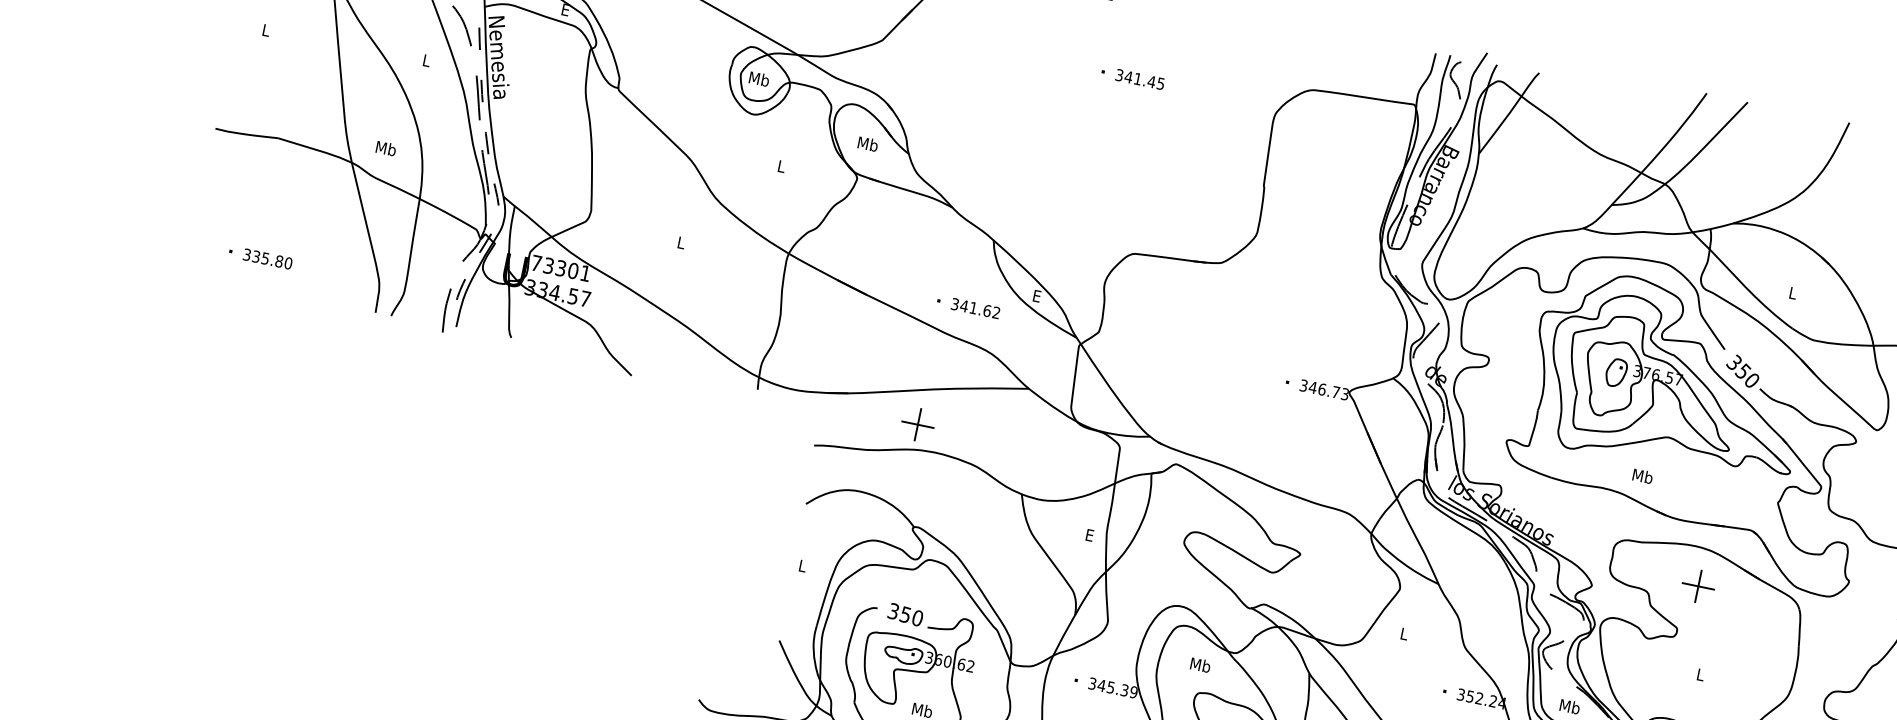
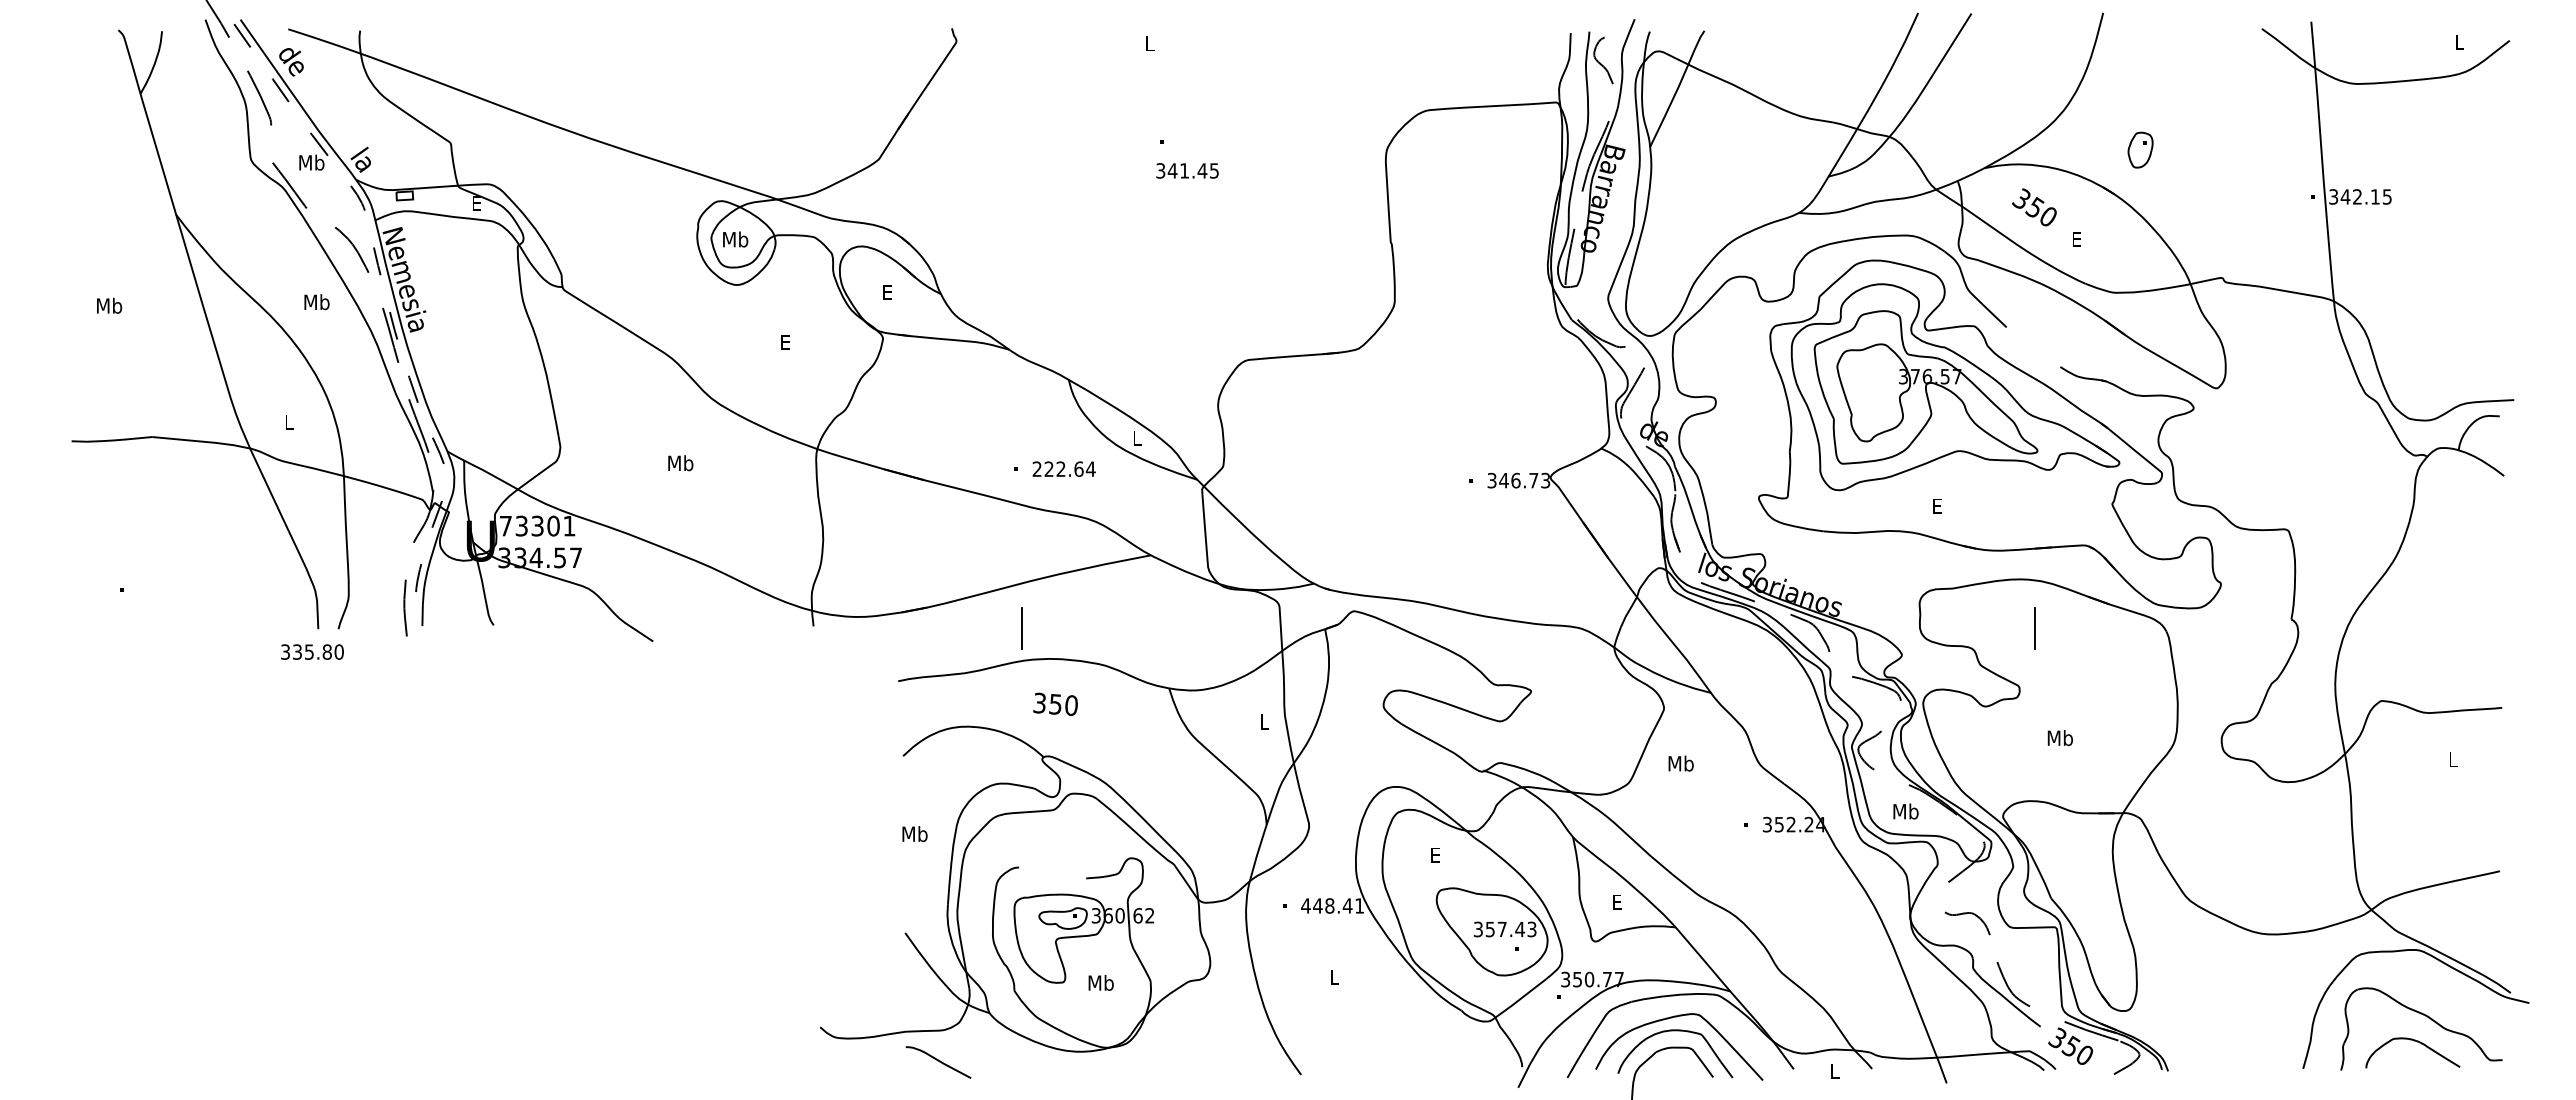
text: (266, 30) -> (109, 305), L -> Mb
text: (426, 60) -> (316, 302), L -> Mb
text: (1140, 79) -> (1187, 170), moved
text: (867, 144) -> (887, 292), Mb -> E
text: (385, 148) -> (288, 422), Mb -> L
text: (781, 166) -> (785, 342), L -> E
text: (681, 242) -> (680, 463), L -> Mb
text: (267, 258) -> (312, 651), moved
text: (1793, 293) -> (2077, 239), L -> E
text: (1036, 296) -> (1136, 438), E -> L
text: (975, 308) -> (1063, 469), 341.62 -> 222.64
text: (1742, 371) -> (2034, 207), moved
part: (1616, 372) -> (2140, 149), moved
line: (917, 424) -> (1021, 628), removed
text: (1642, 476) -> (1936, 506), Mb -> E
text: (1090, 535) -> (1264, 721), E -> L
text: (802, 566) -> (914, 834), L -> Mb
line: (1698, 586) -> (2034, 628), removed
text: (905, 614) -> (1055, 703), moved
text: (1403, 633) -> (1680, 763), L -> Mb
text: (1200, 664) -> (1435, 854), Mb -> E
text: (1699, 674) -> (2059, 738), L -> Mb
text: (1113, 687) -> (1332, 905), 345.39 -> 448.41

